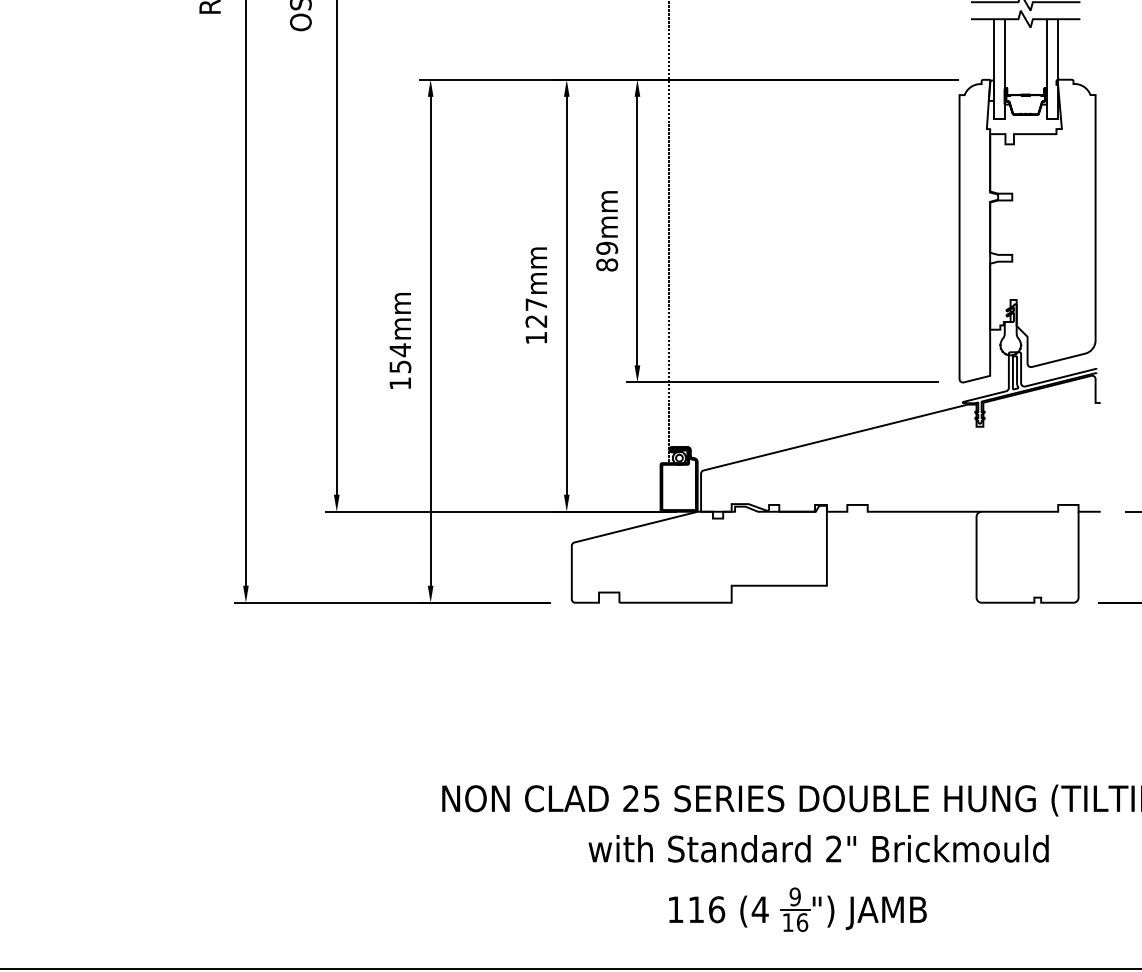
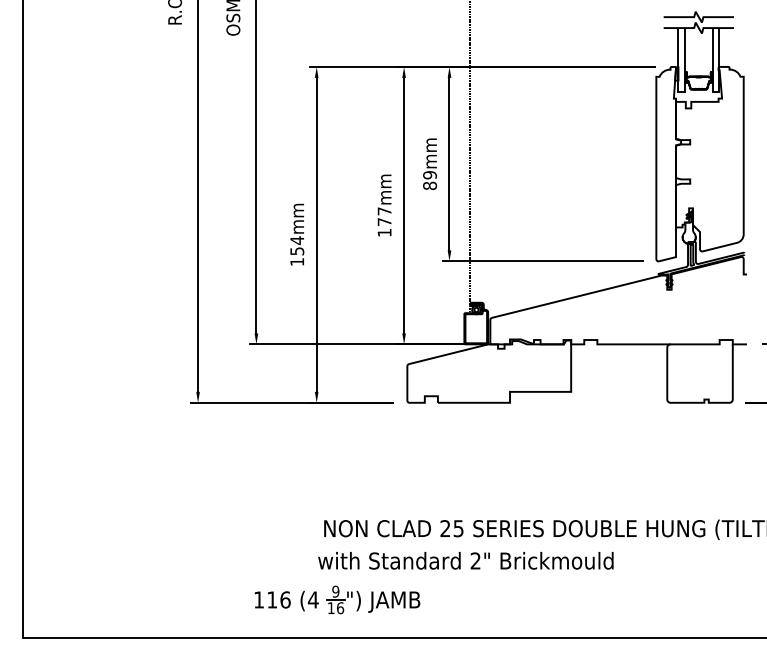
text: (536, 321) -> (384, 222), 127mm -> 177mm
text: (818, 848) -> (465, 560), moved
part: (797, 909) -> (337, 599), moved

